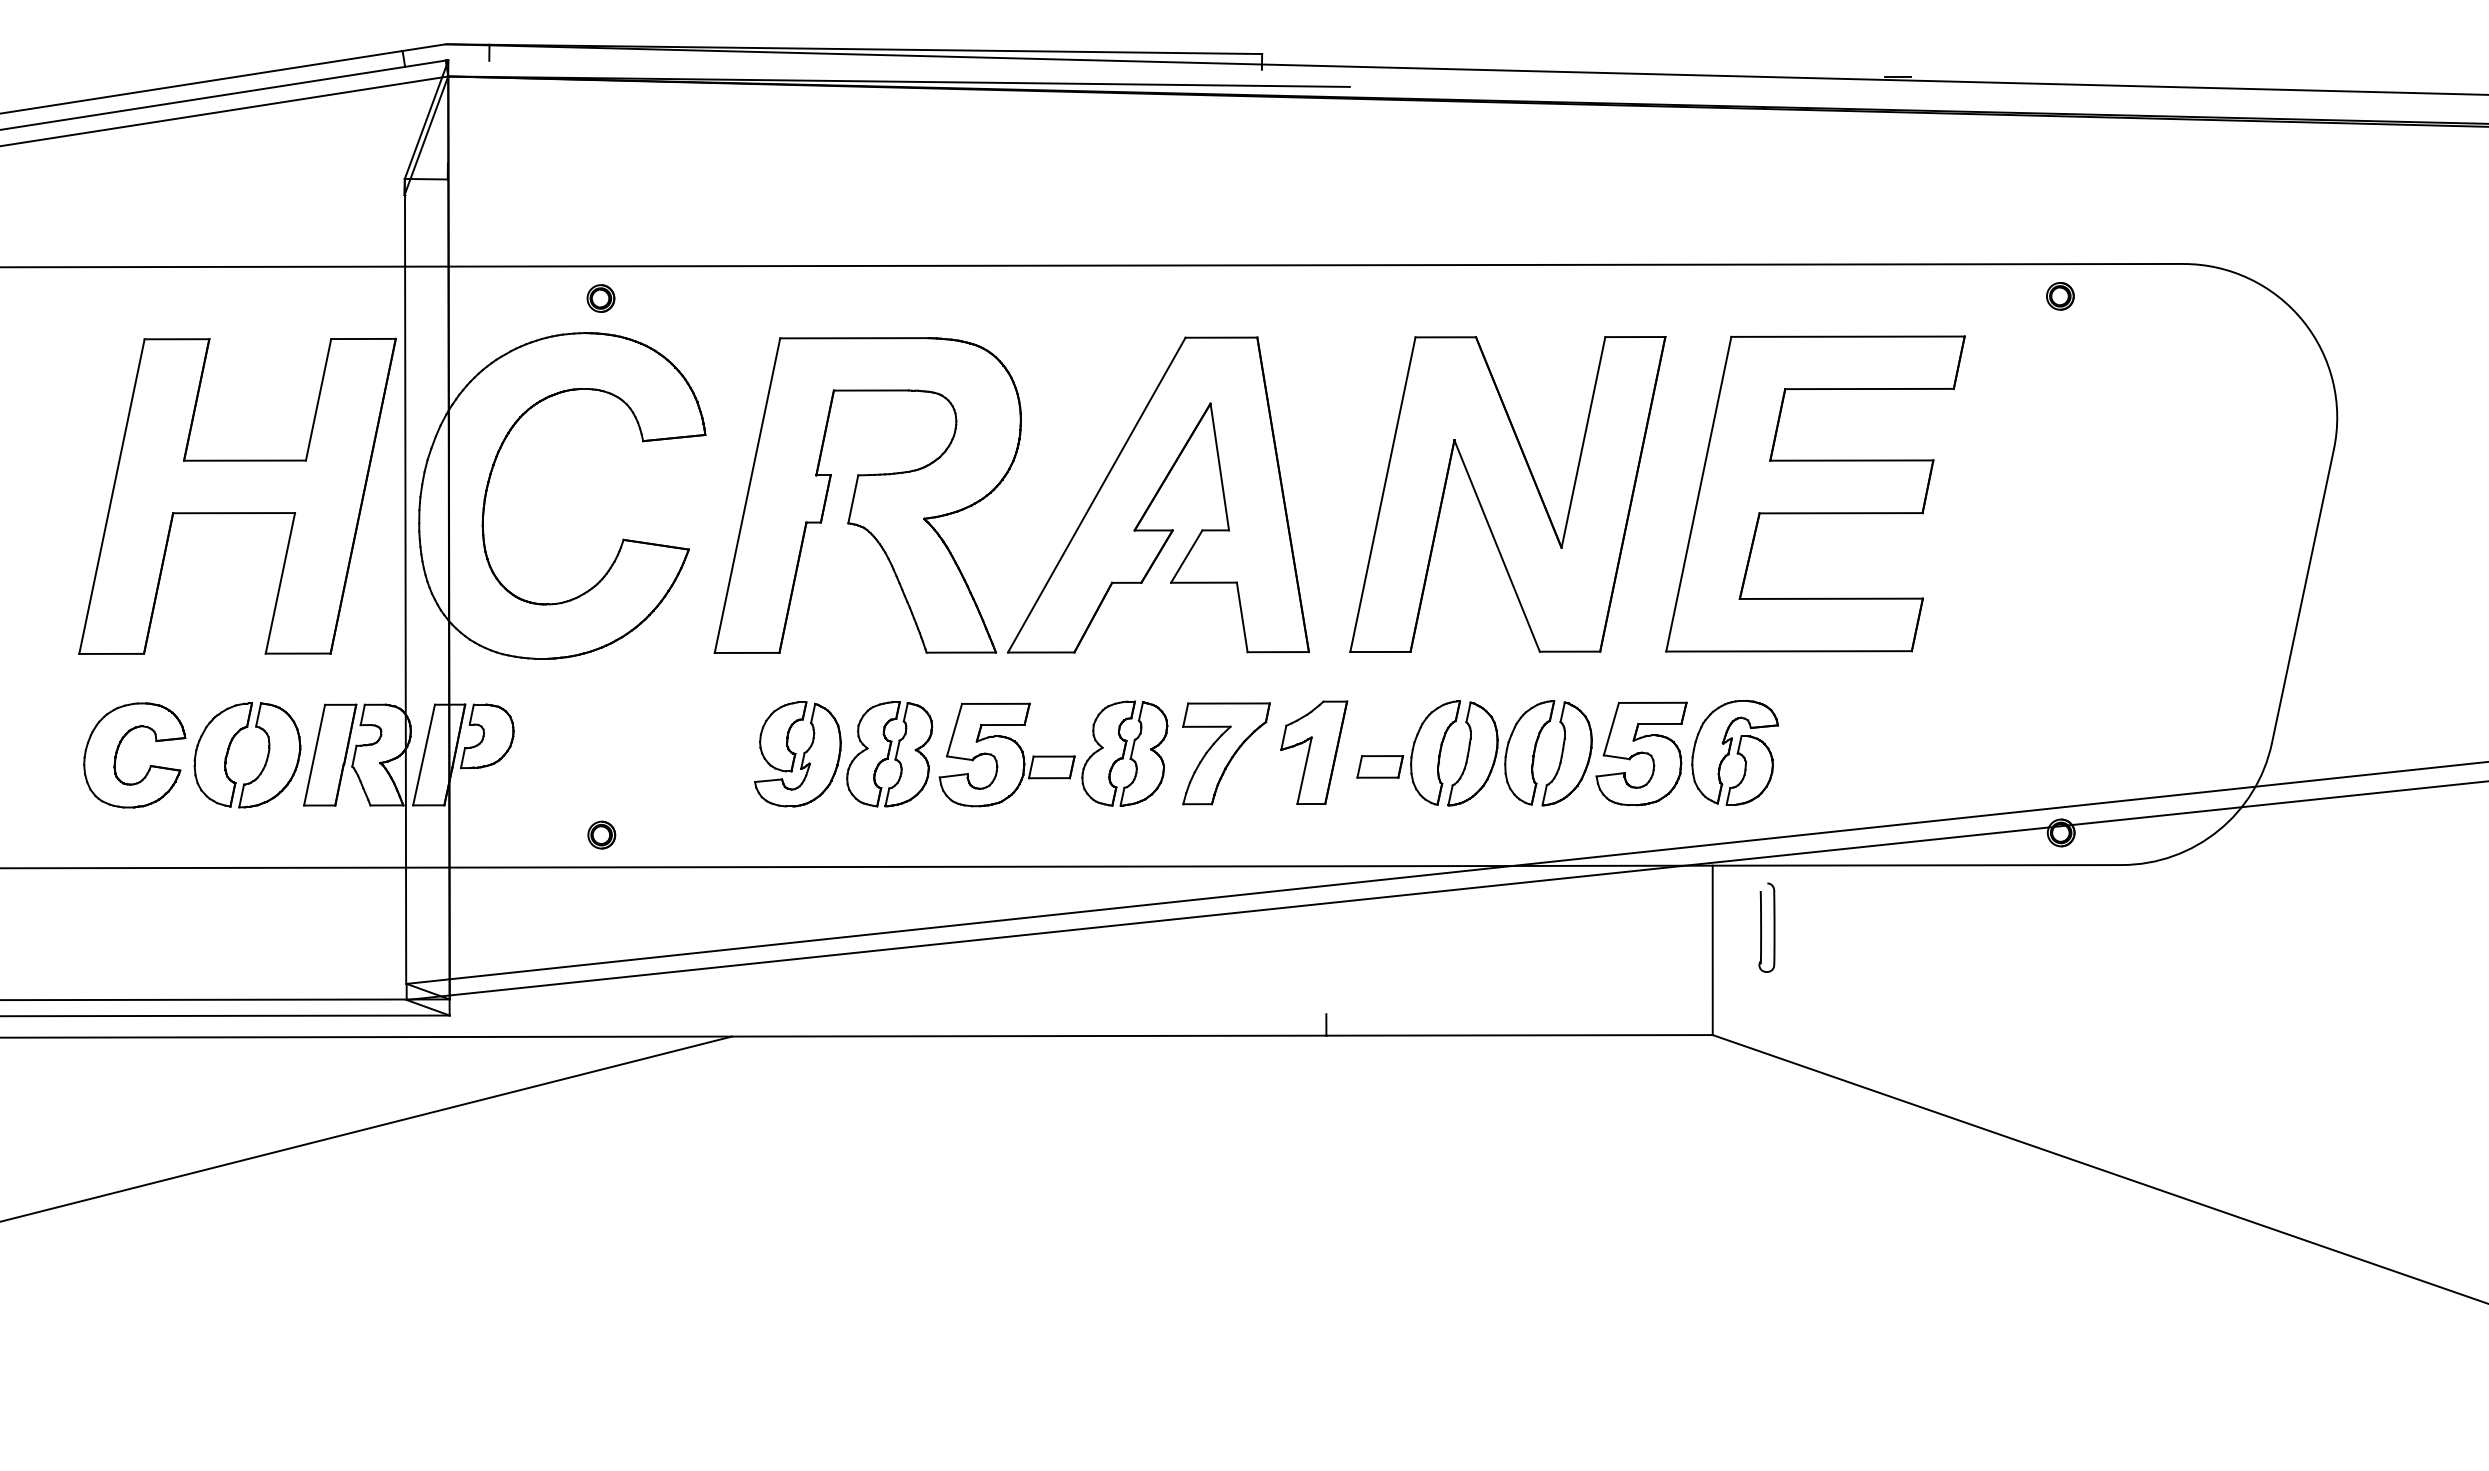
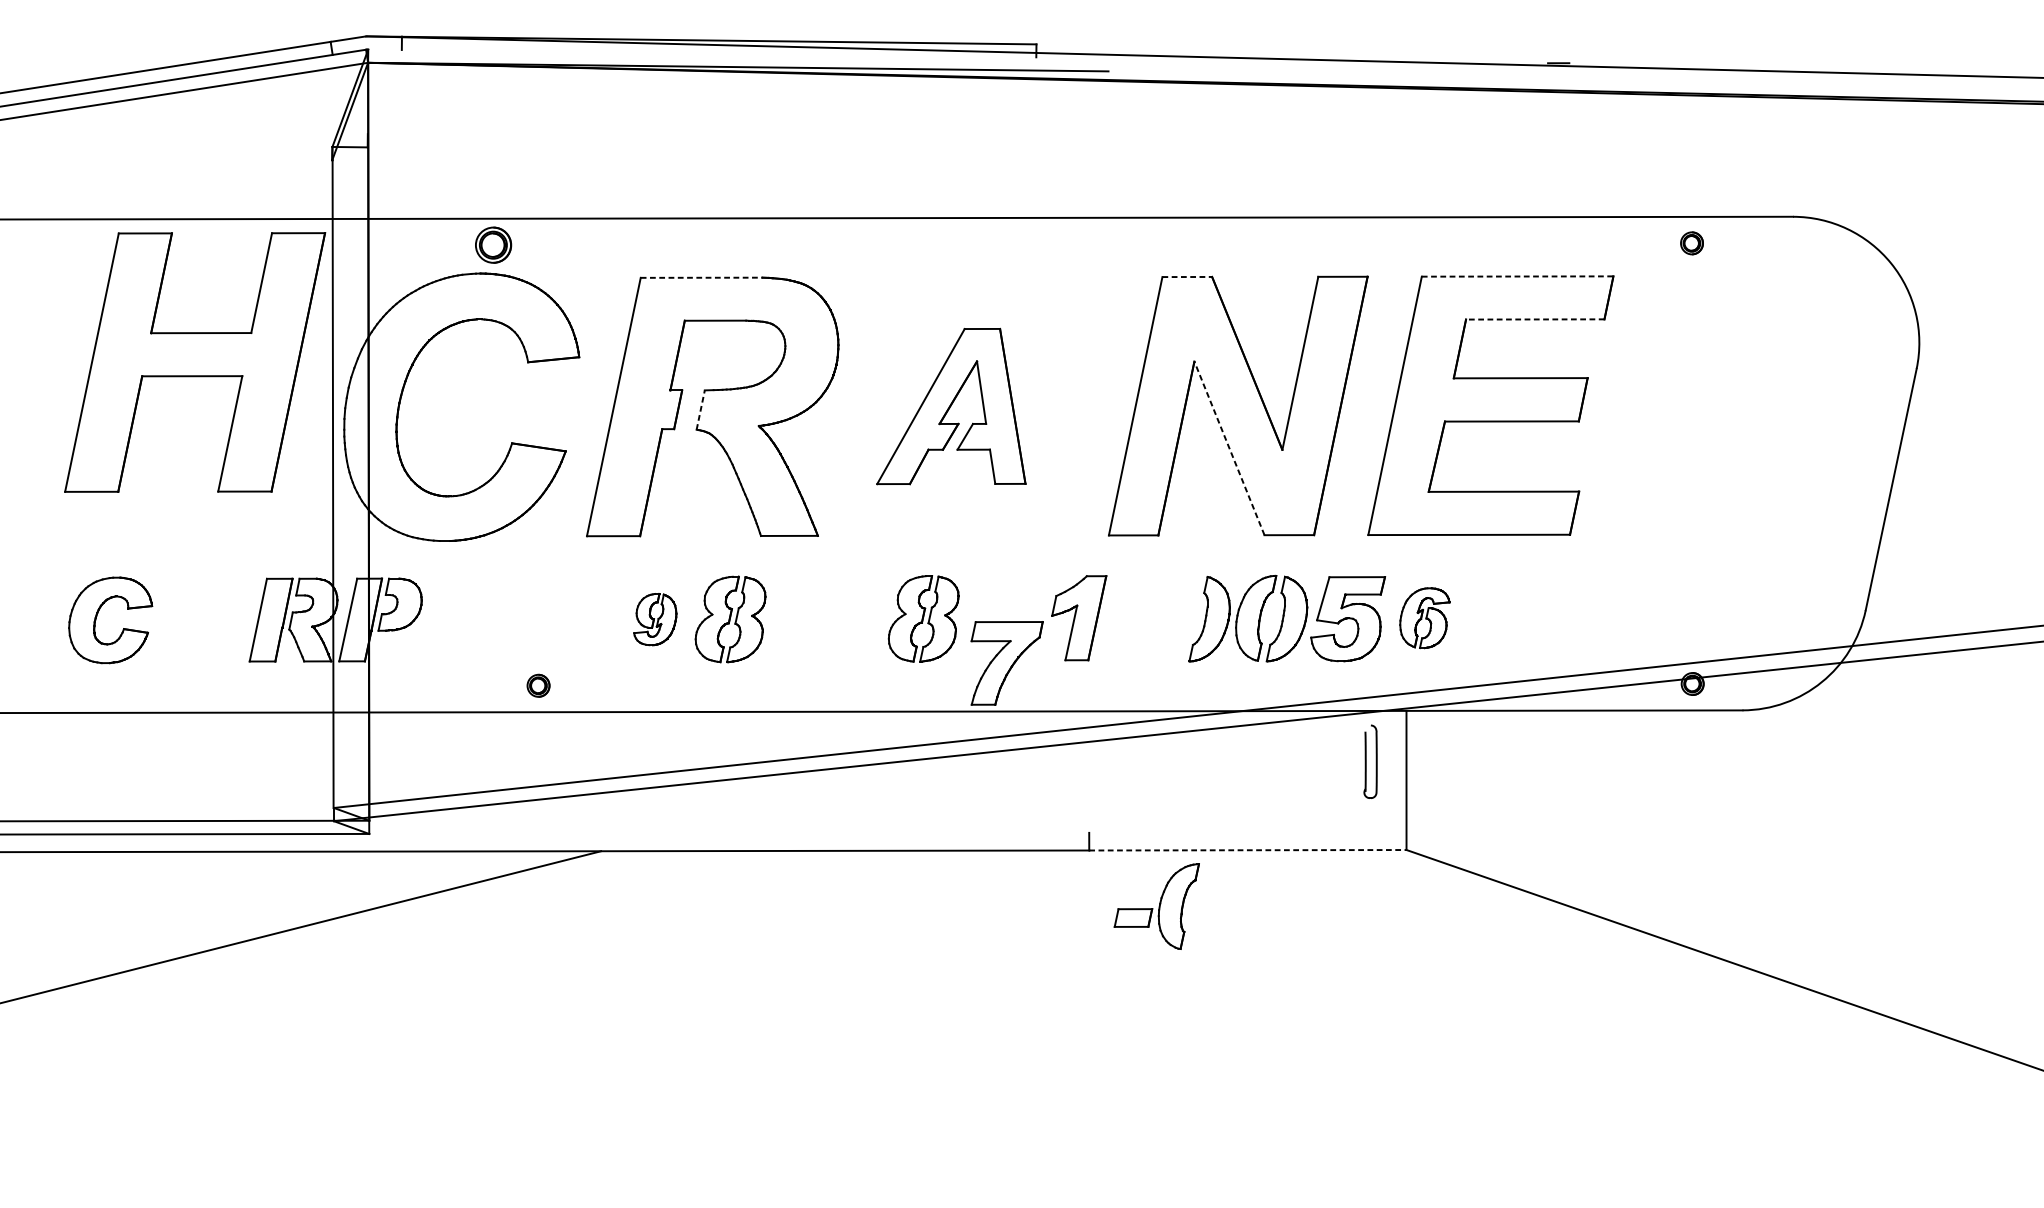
part: (600, 298) -> (493, 245), size x1.6
line: (1848, 336) -> (1518, 276), solid -> dashed
line: (1446, 337) -> (1187, 277), solid -> dashed
line: (854, 338) -> (701, 277), solid -> dashed
line: (1869, 389) -> (1535, 319), solid -> dashed
part: (1158, 494) -> (951, 406), size x0.6
part: (237, 495) -> (195, 361), moved
line: (853, 499) -> (700, 410), solid -> dashed
line: (1497, 546) -> (1229, 448), solid -> dashed
part: (229, 750) -> (188, 616), removed
part: (1408, 752) -> (1156, 906), moved
part: (1734, 752) -> (1424, 617), size x0.7
part: (1226, 753) -> (1007, 663), moved
part: (797, 754) -> (654, 619), size x0.6
part: (1006, 754) -> (826, 619), removed
part: (601, 834) -> (538, 685), moved
part: (1766, 927) -> (1370, 761), moved
line: (1520, 1035) -> (1248, 850), solid -> dashed

